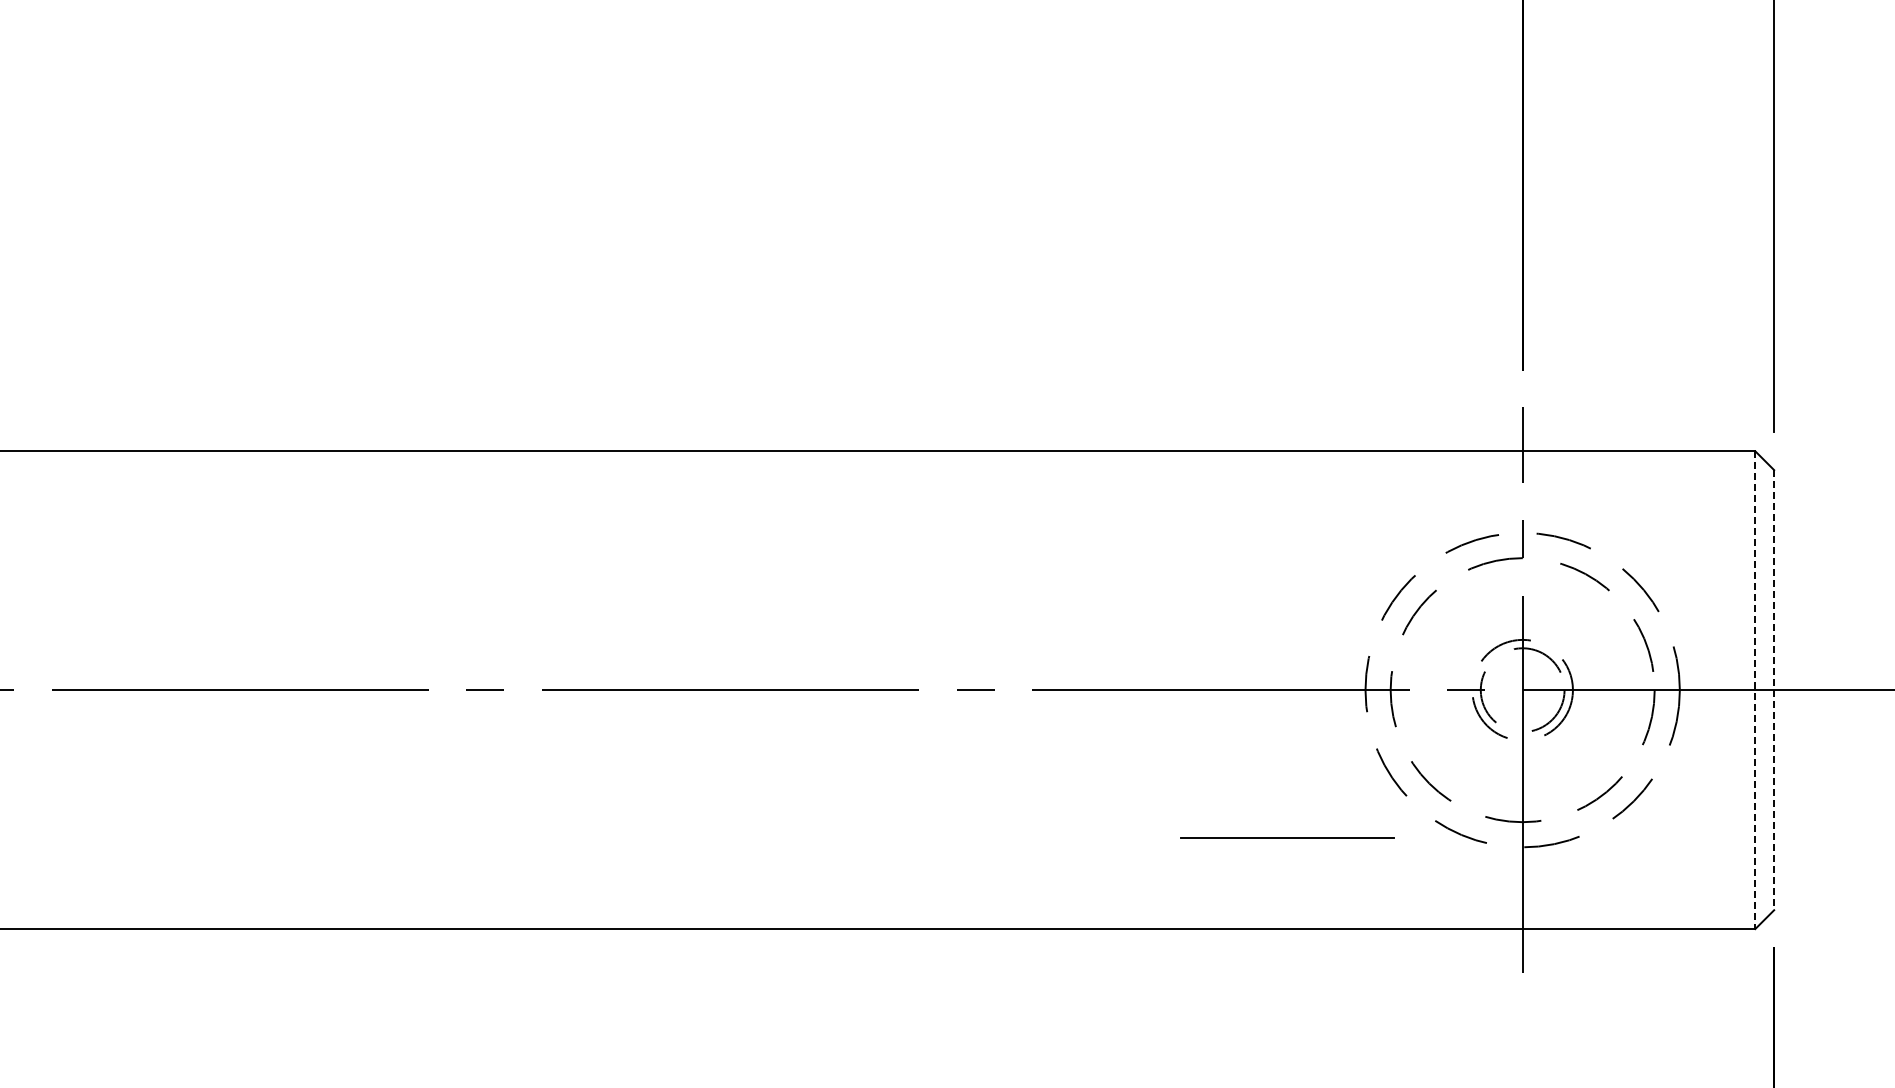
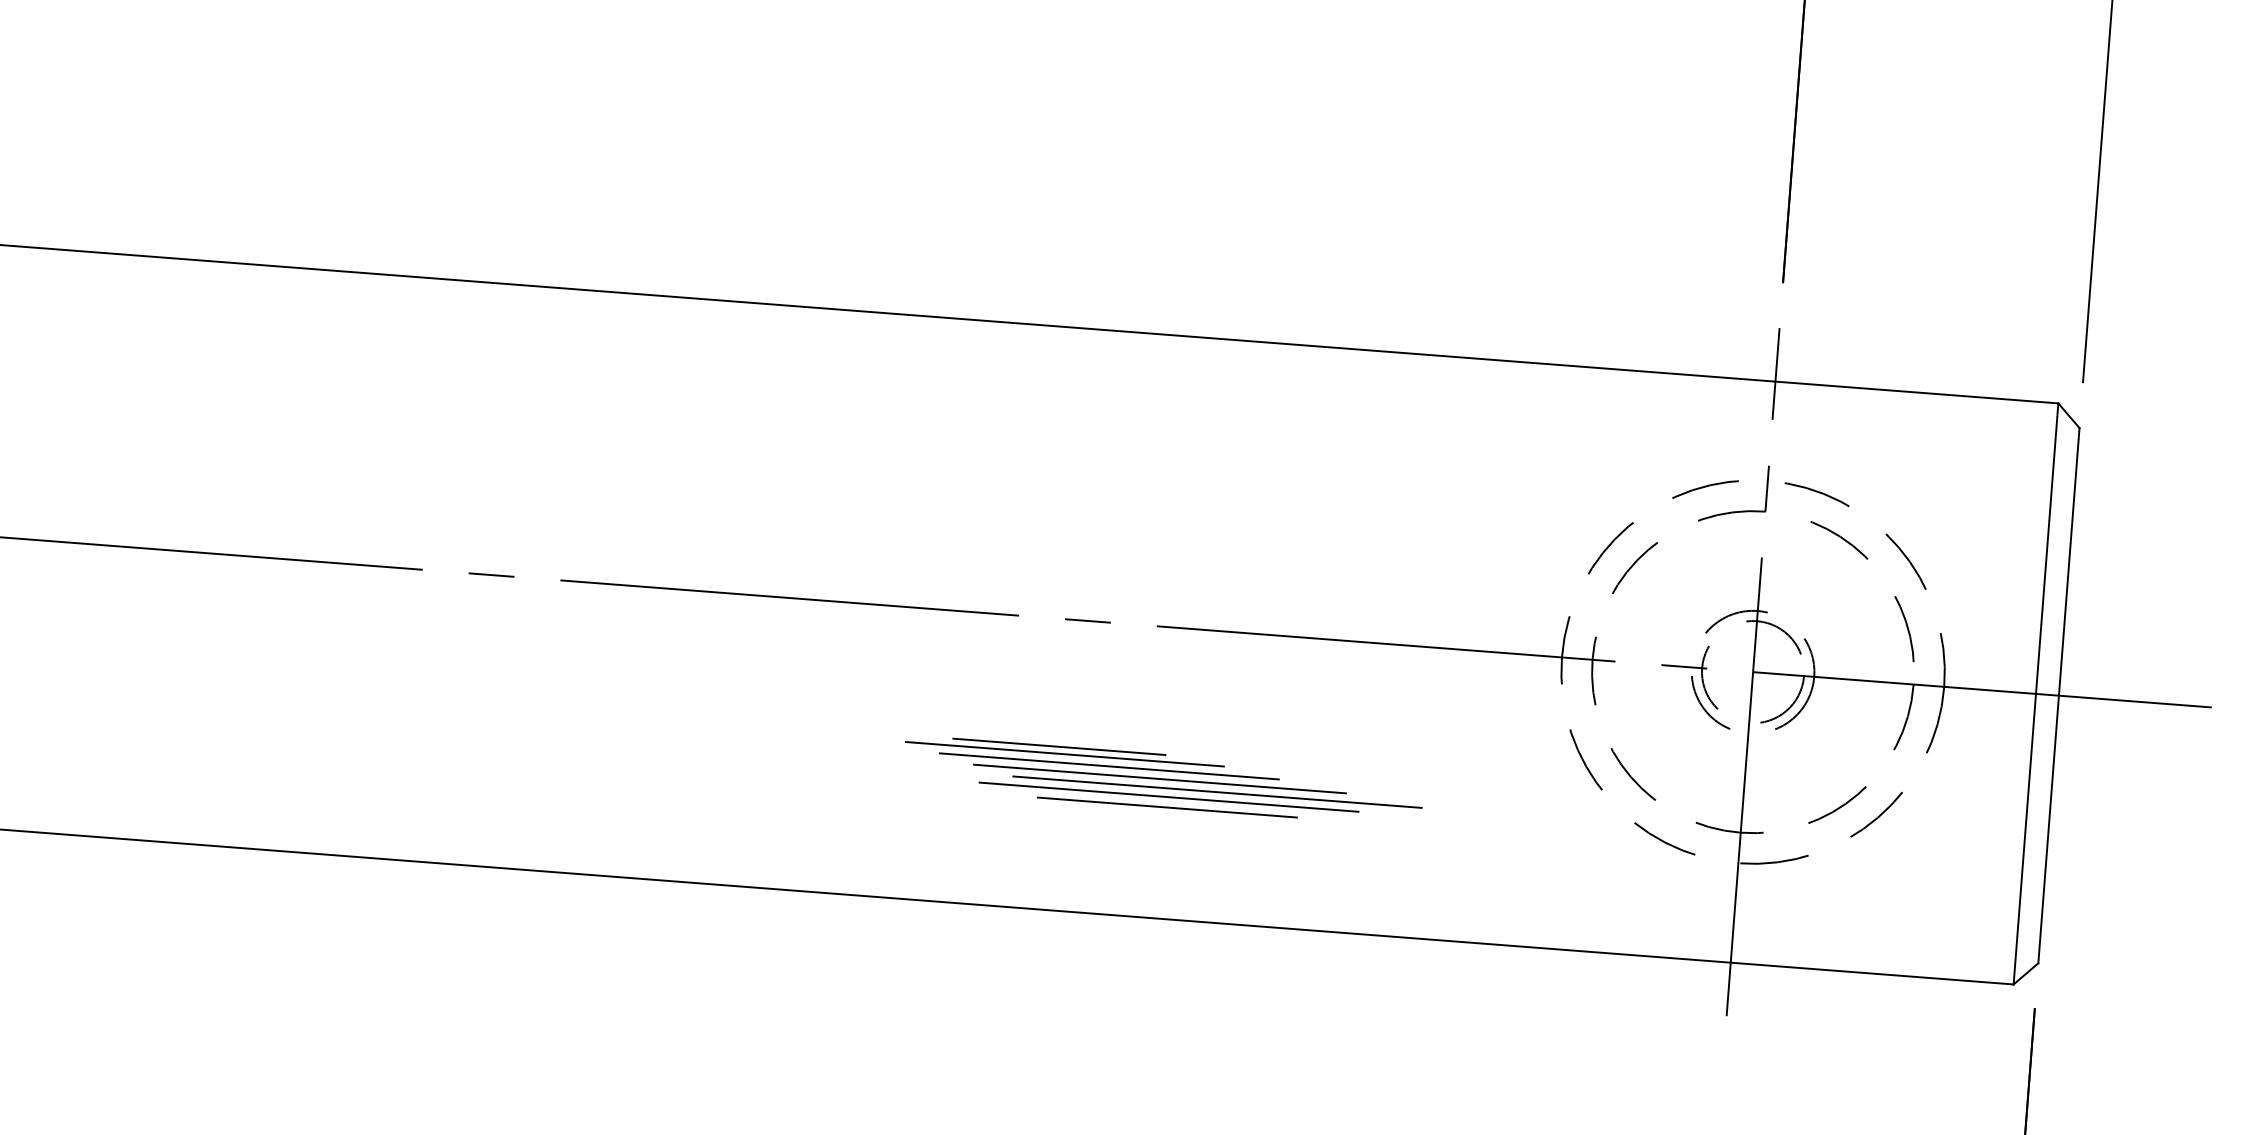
line: (1755, 690) -> (2036, 694), dashed -> solid
line: (1774, 690) -> (2059, 696), dashed -> solid
line: (960, 794) -> (1059, 746), added
line: (965, 800) -> (1065, 754), added
line: (1002, 807) -> (1109, 766), added
line: (1044, 814) -> (1159, 778), added
line: (1092, 821) -> (1217, 791), added
line: (1052, 829) -> (1168, 797), added
line: (1287, 837) -> (1167, 807), moved

